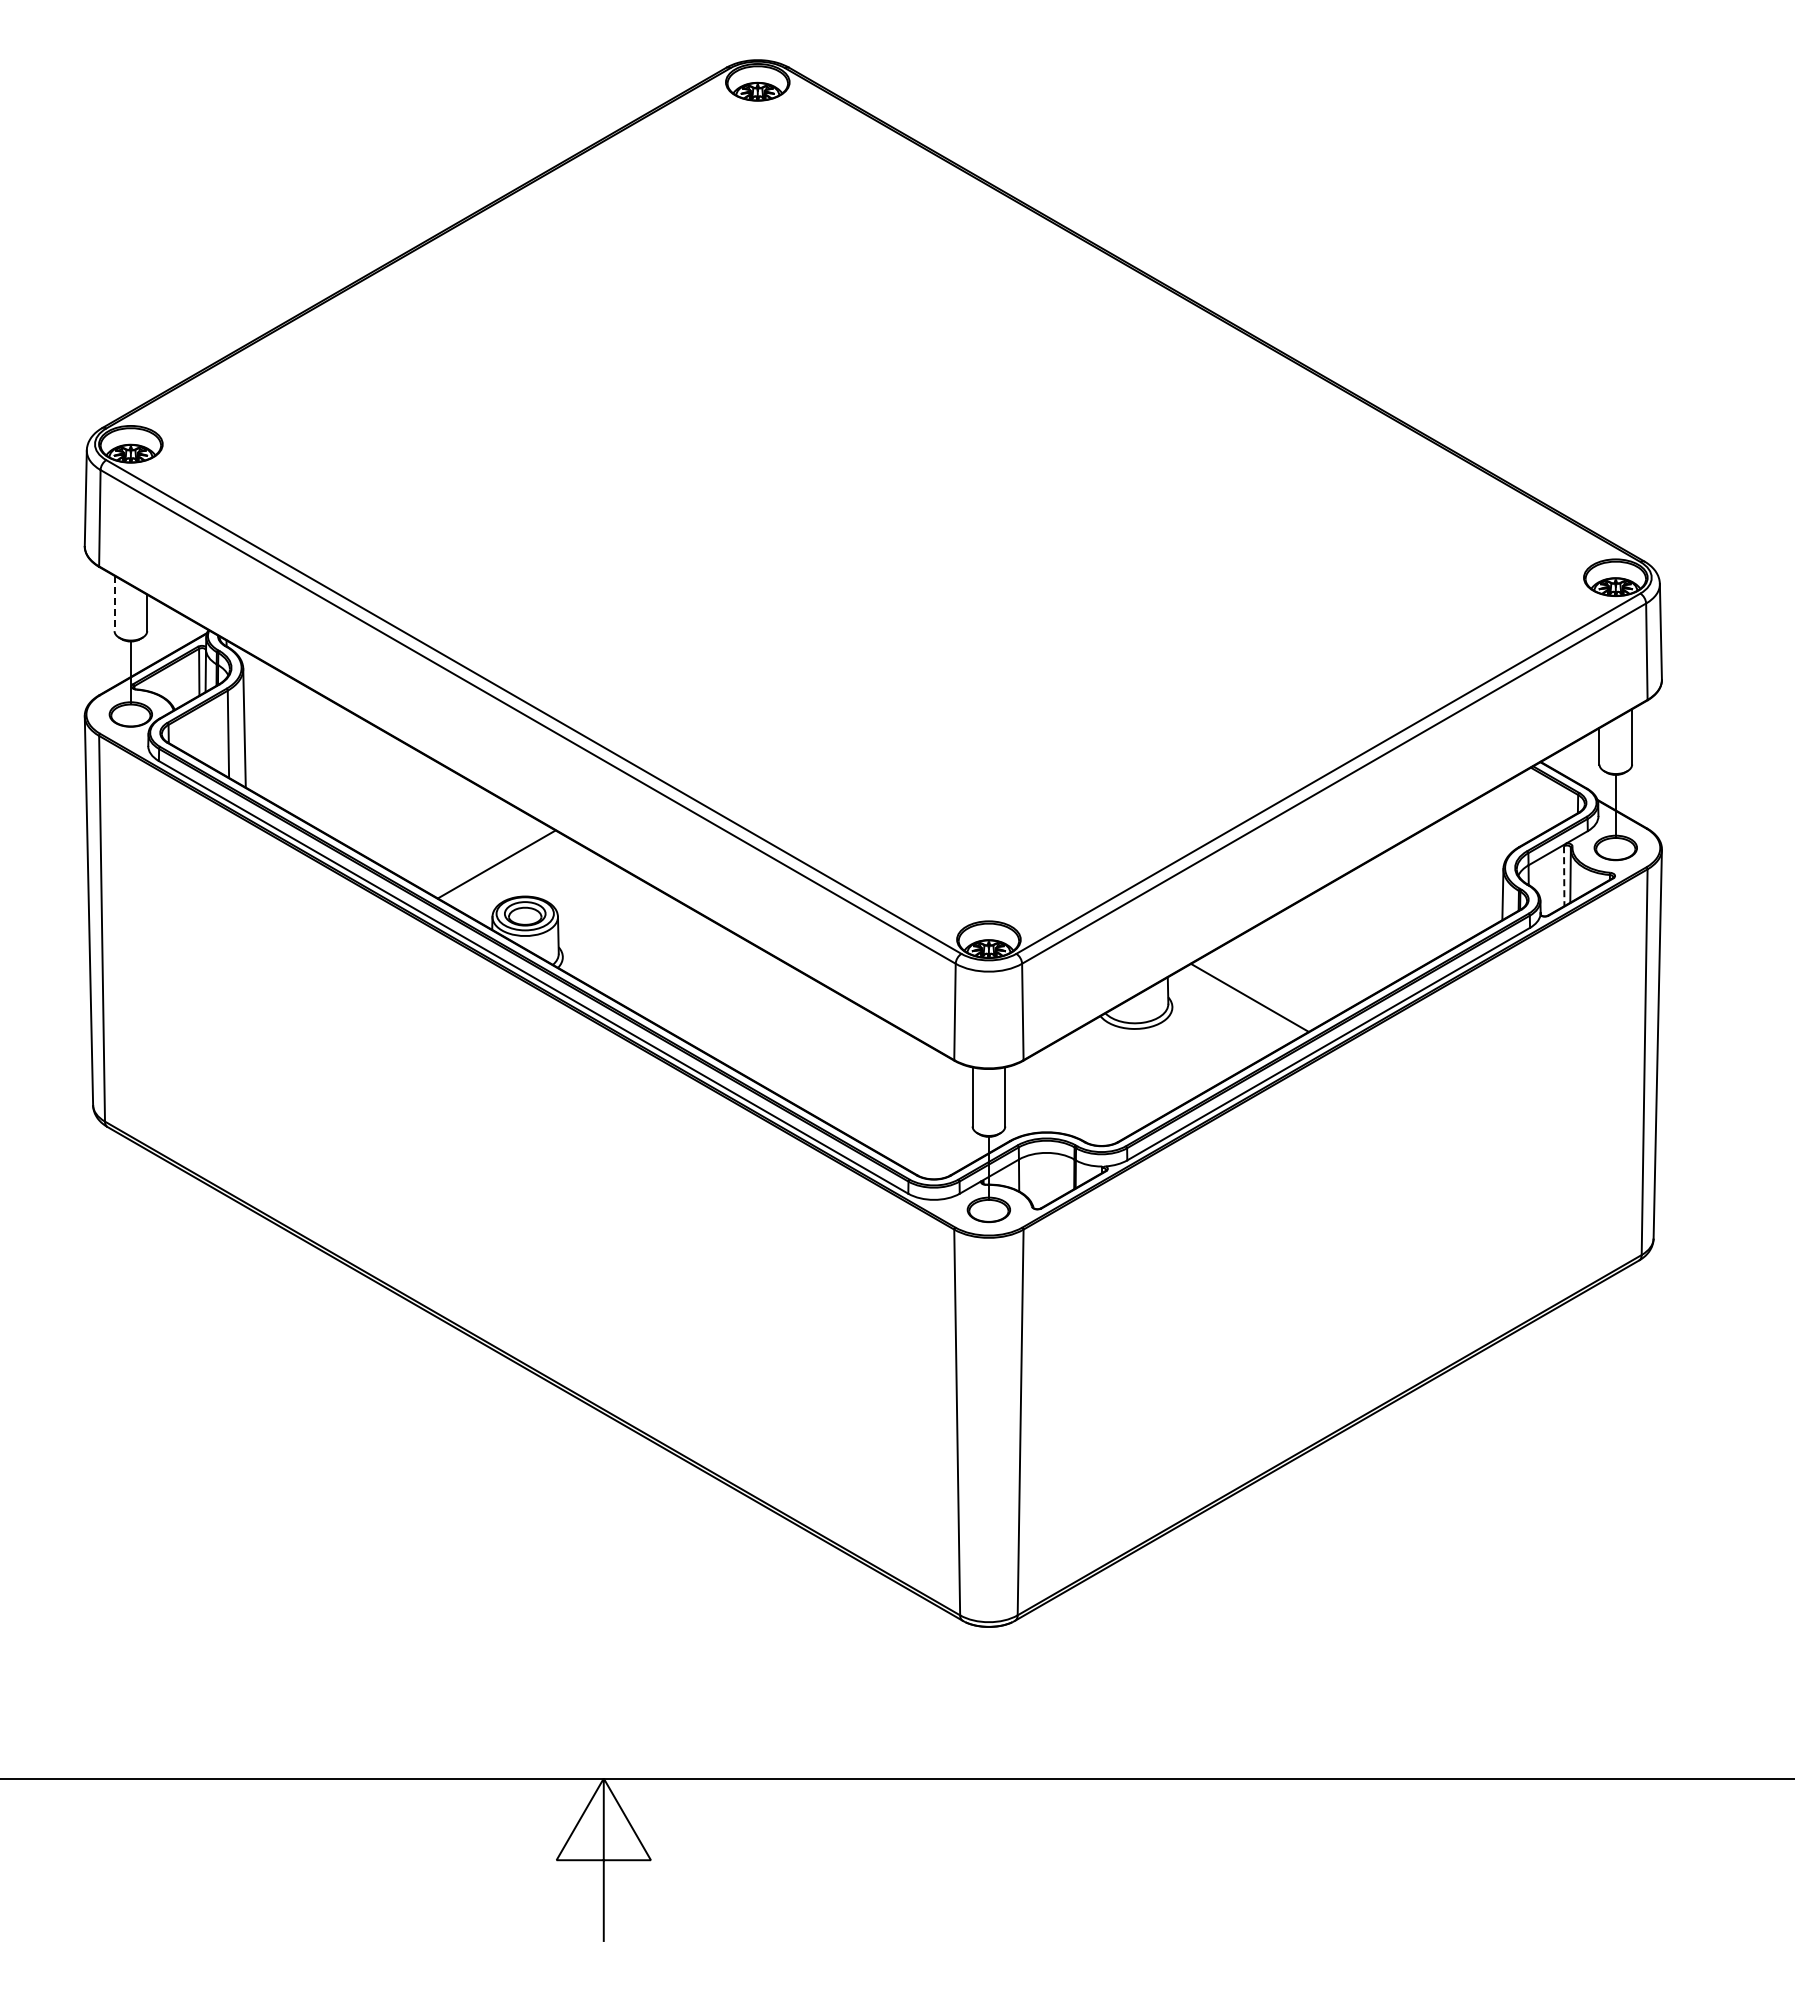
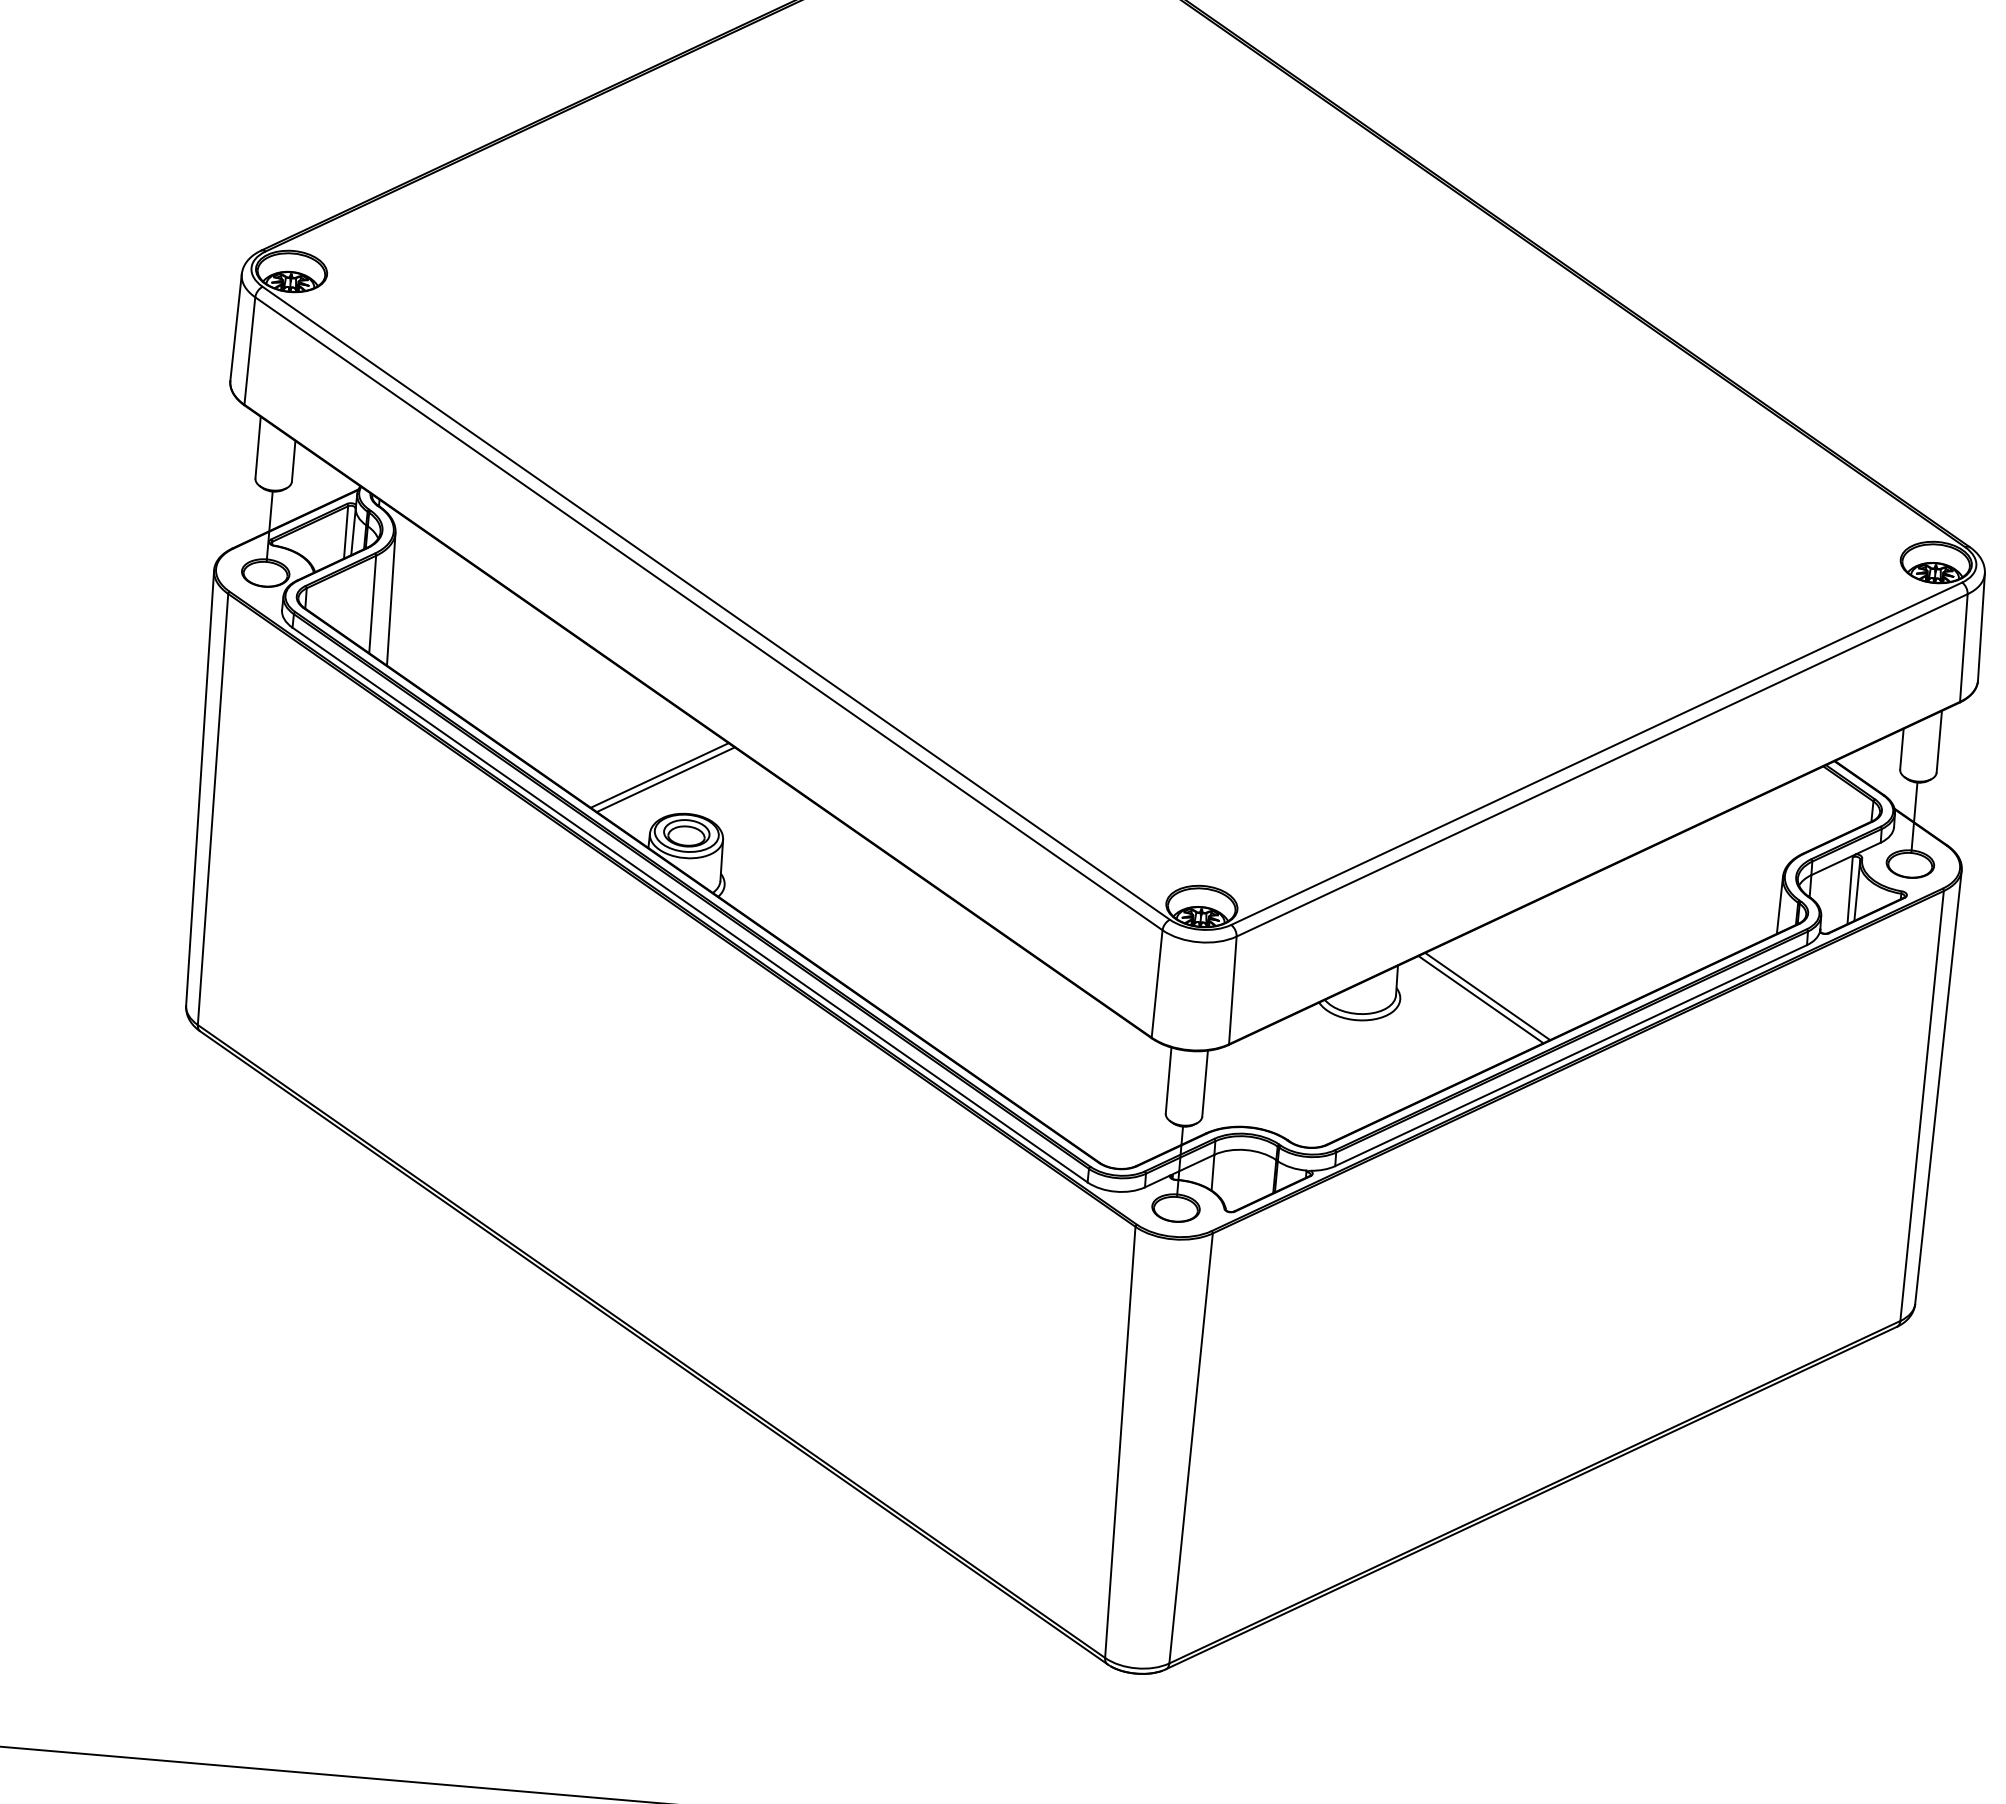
line: (114, 603) -> (258, 447), dashed -> solid
line: (502, 867) -> (665, 779), added
line: (1564, 876) -> (1850, 891), dashed -> solid
line: (1244, 1001) -> (1481, 999), added

